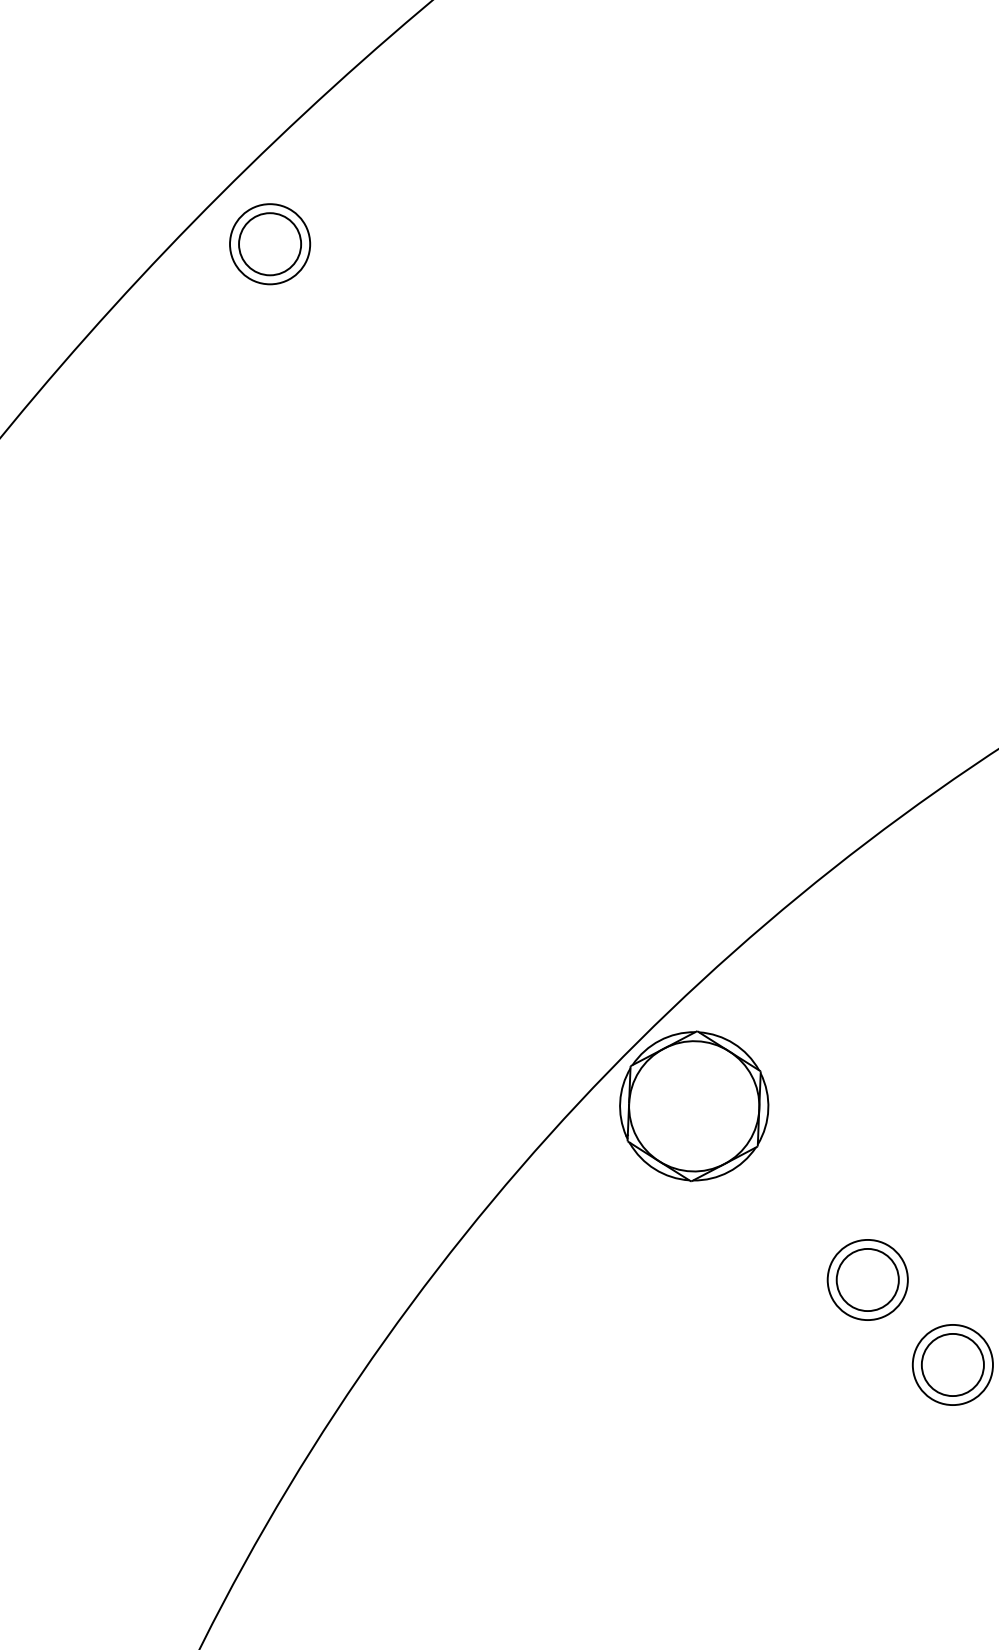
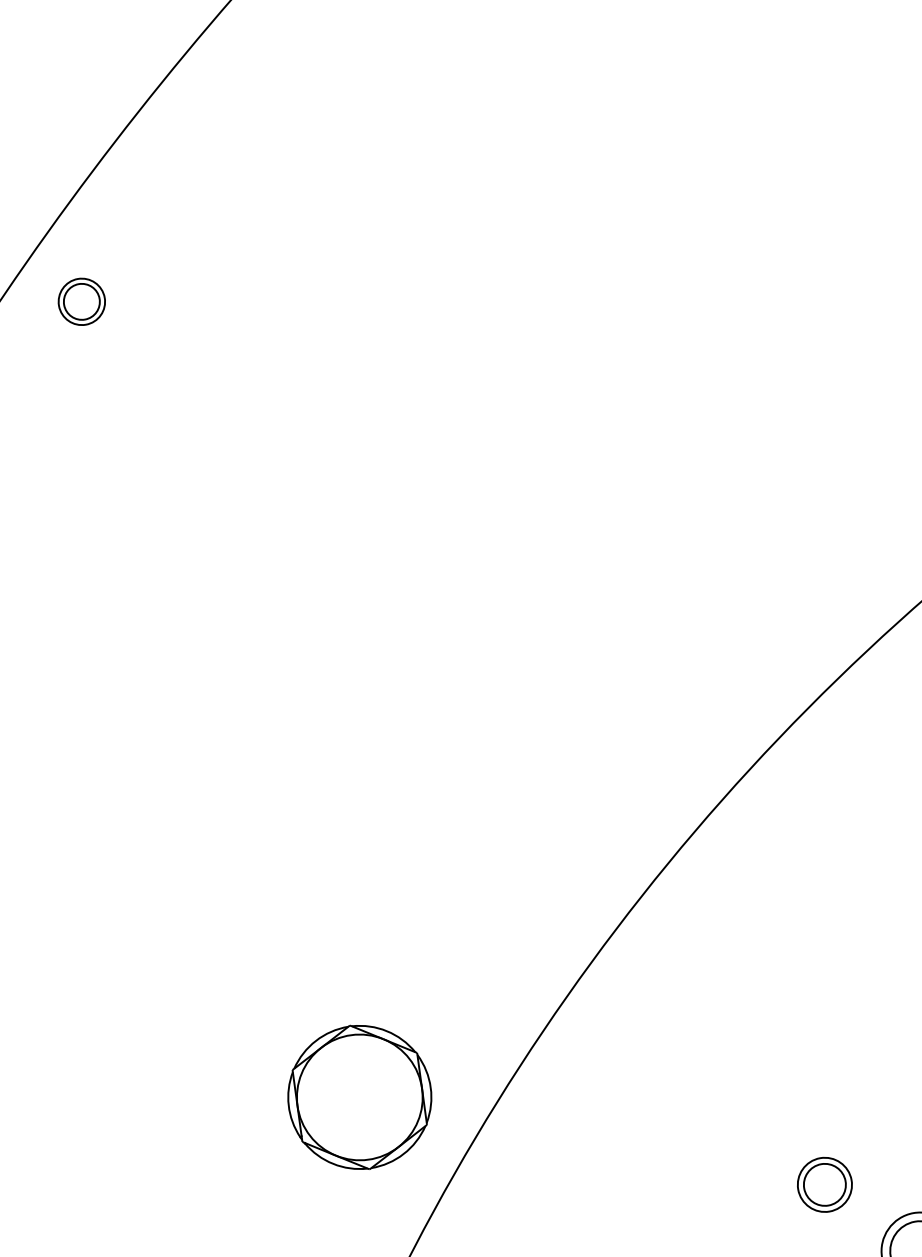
part: (270, 244) -> (82, 301), size x0.6
part: (694, 1106) -> (360, 1097), moved
part: (867, 1279) -> (824, 1184), size x0.7

